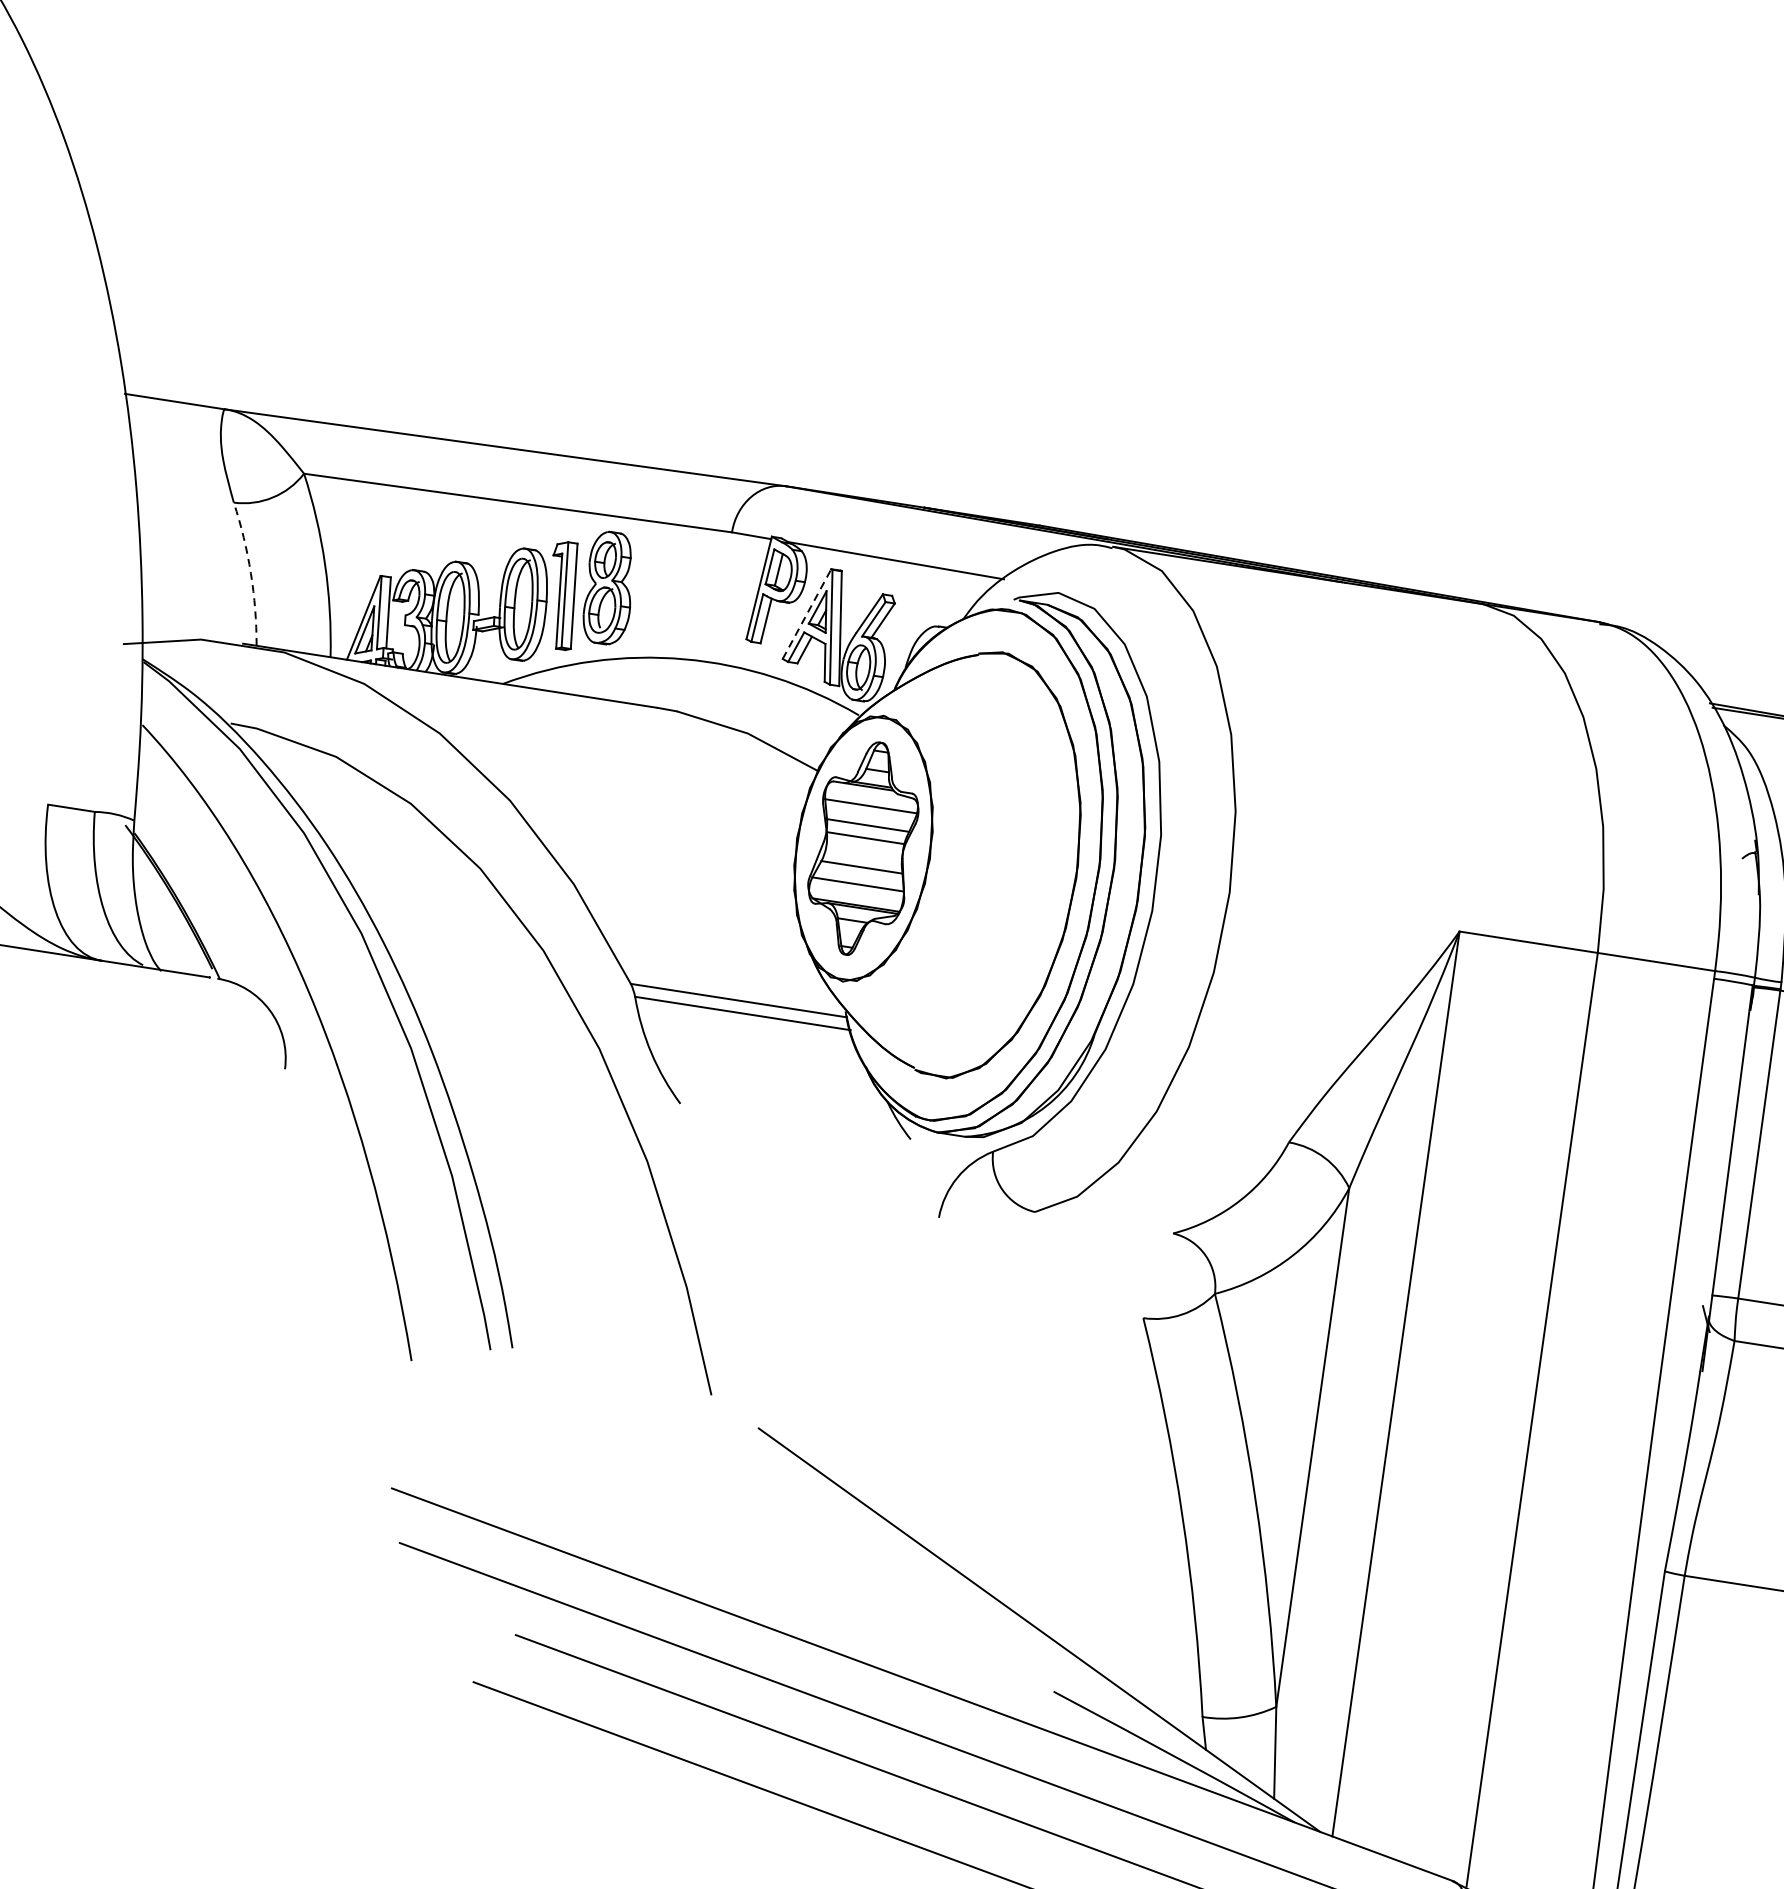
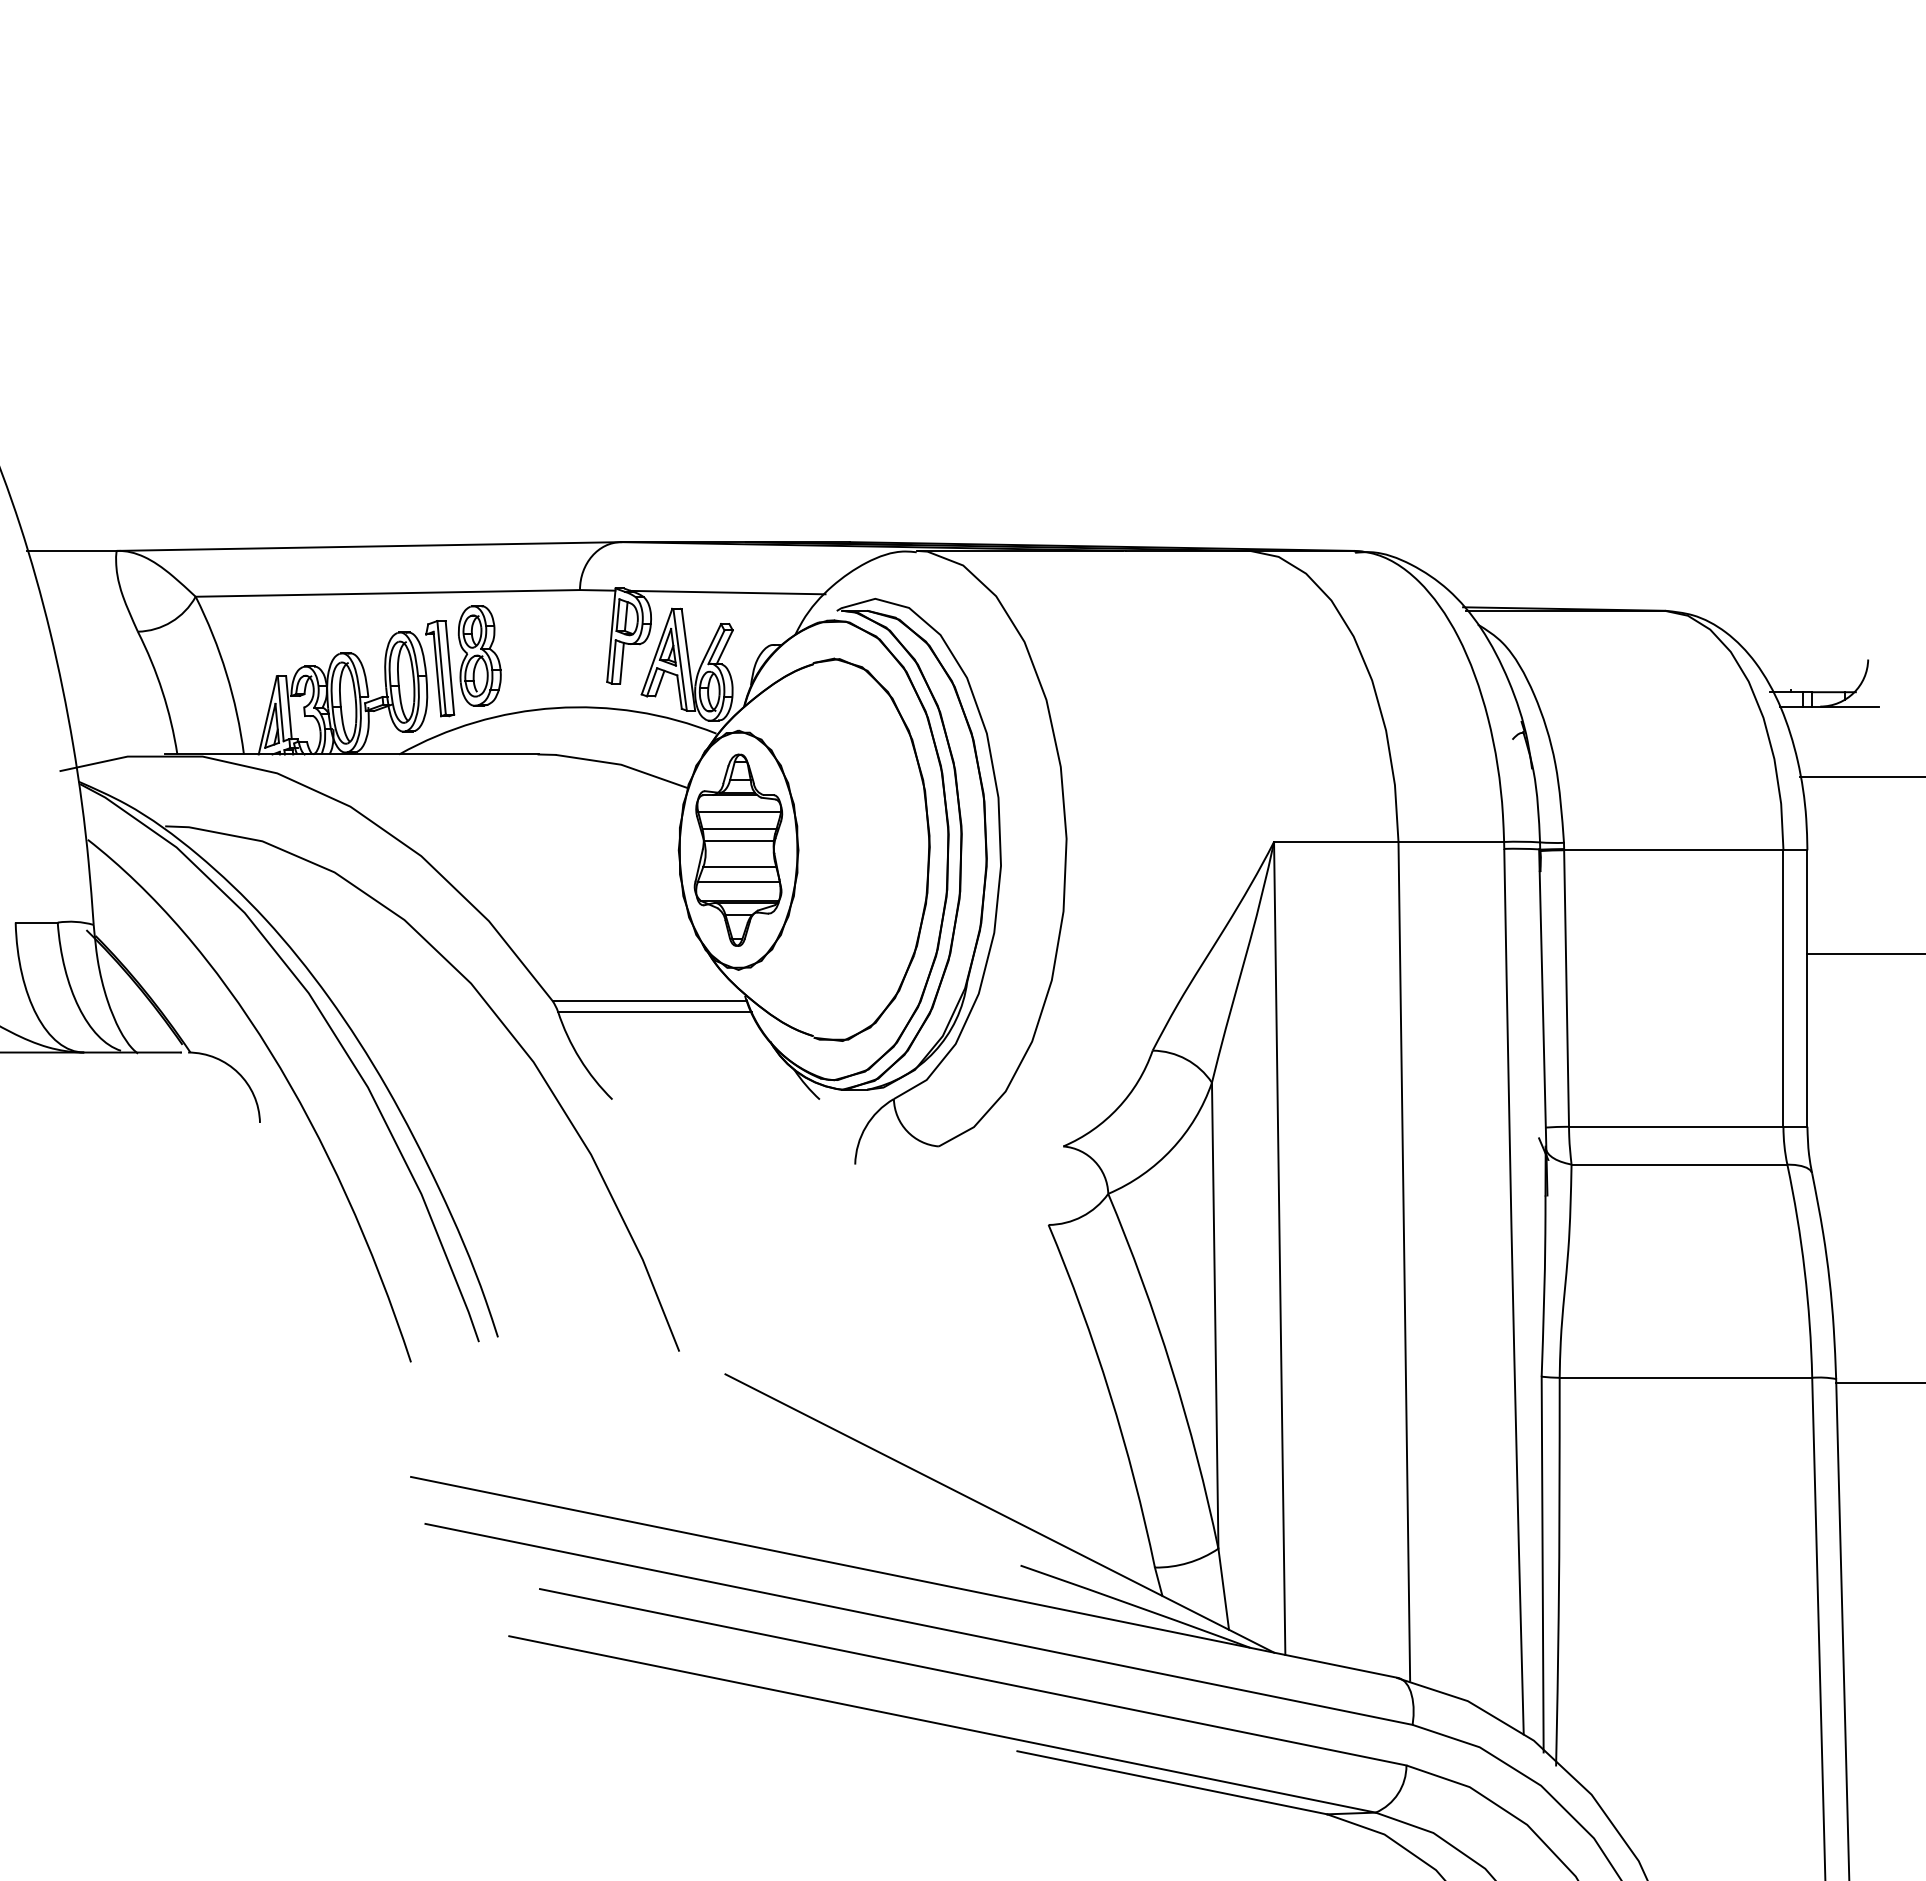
arc: (250, 573) -> (162, 691), dashed -> solid
line: (807, 613) -> (657, 651), dashed -> solid

